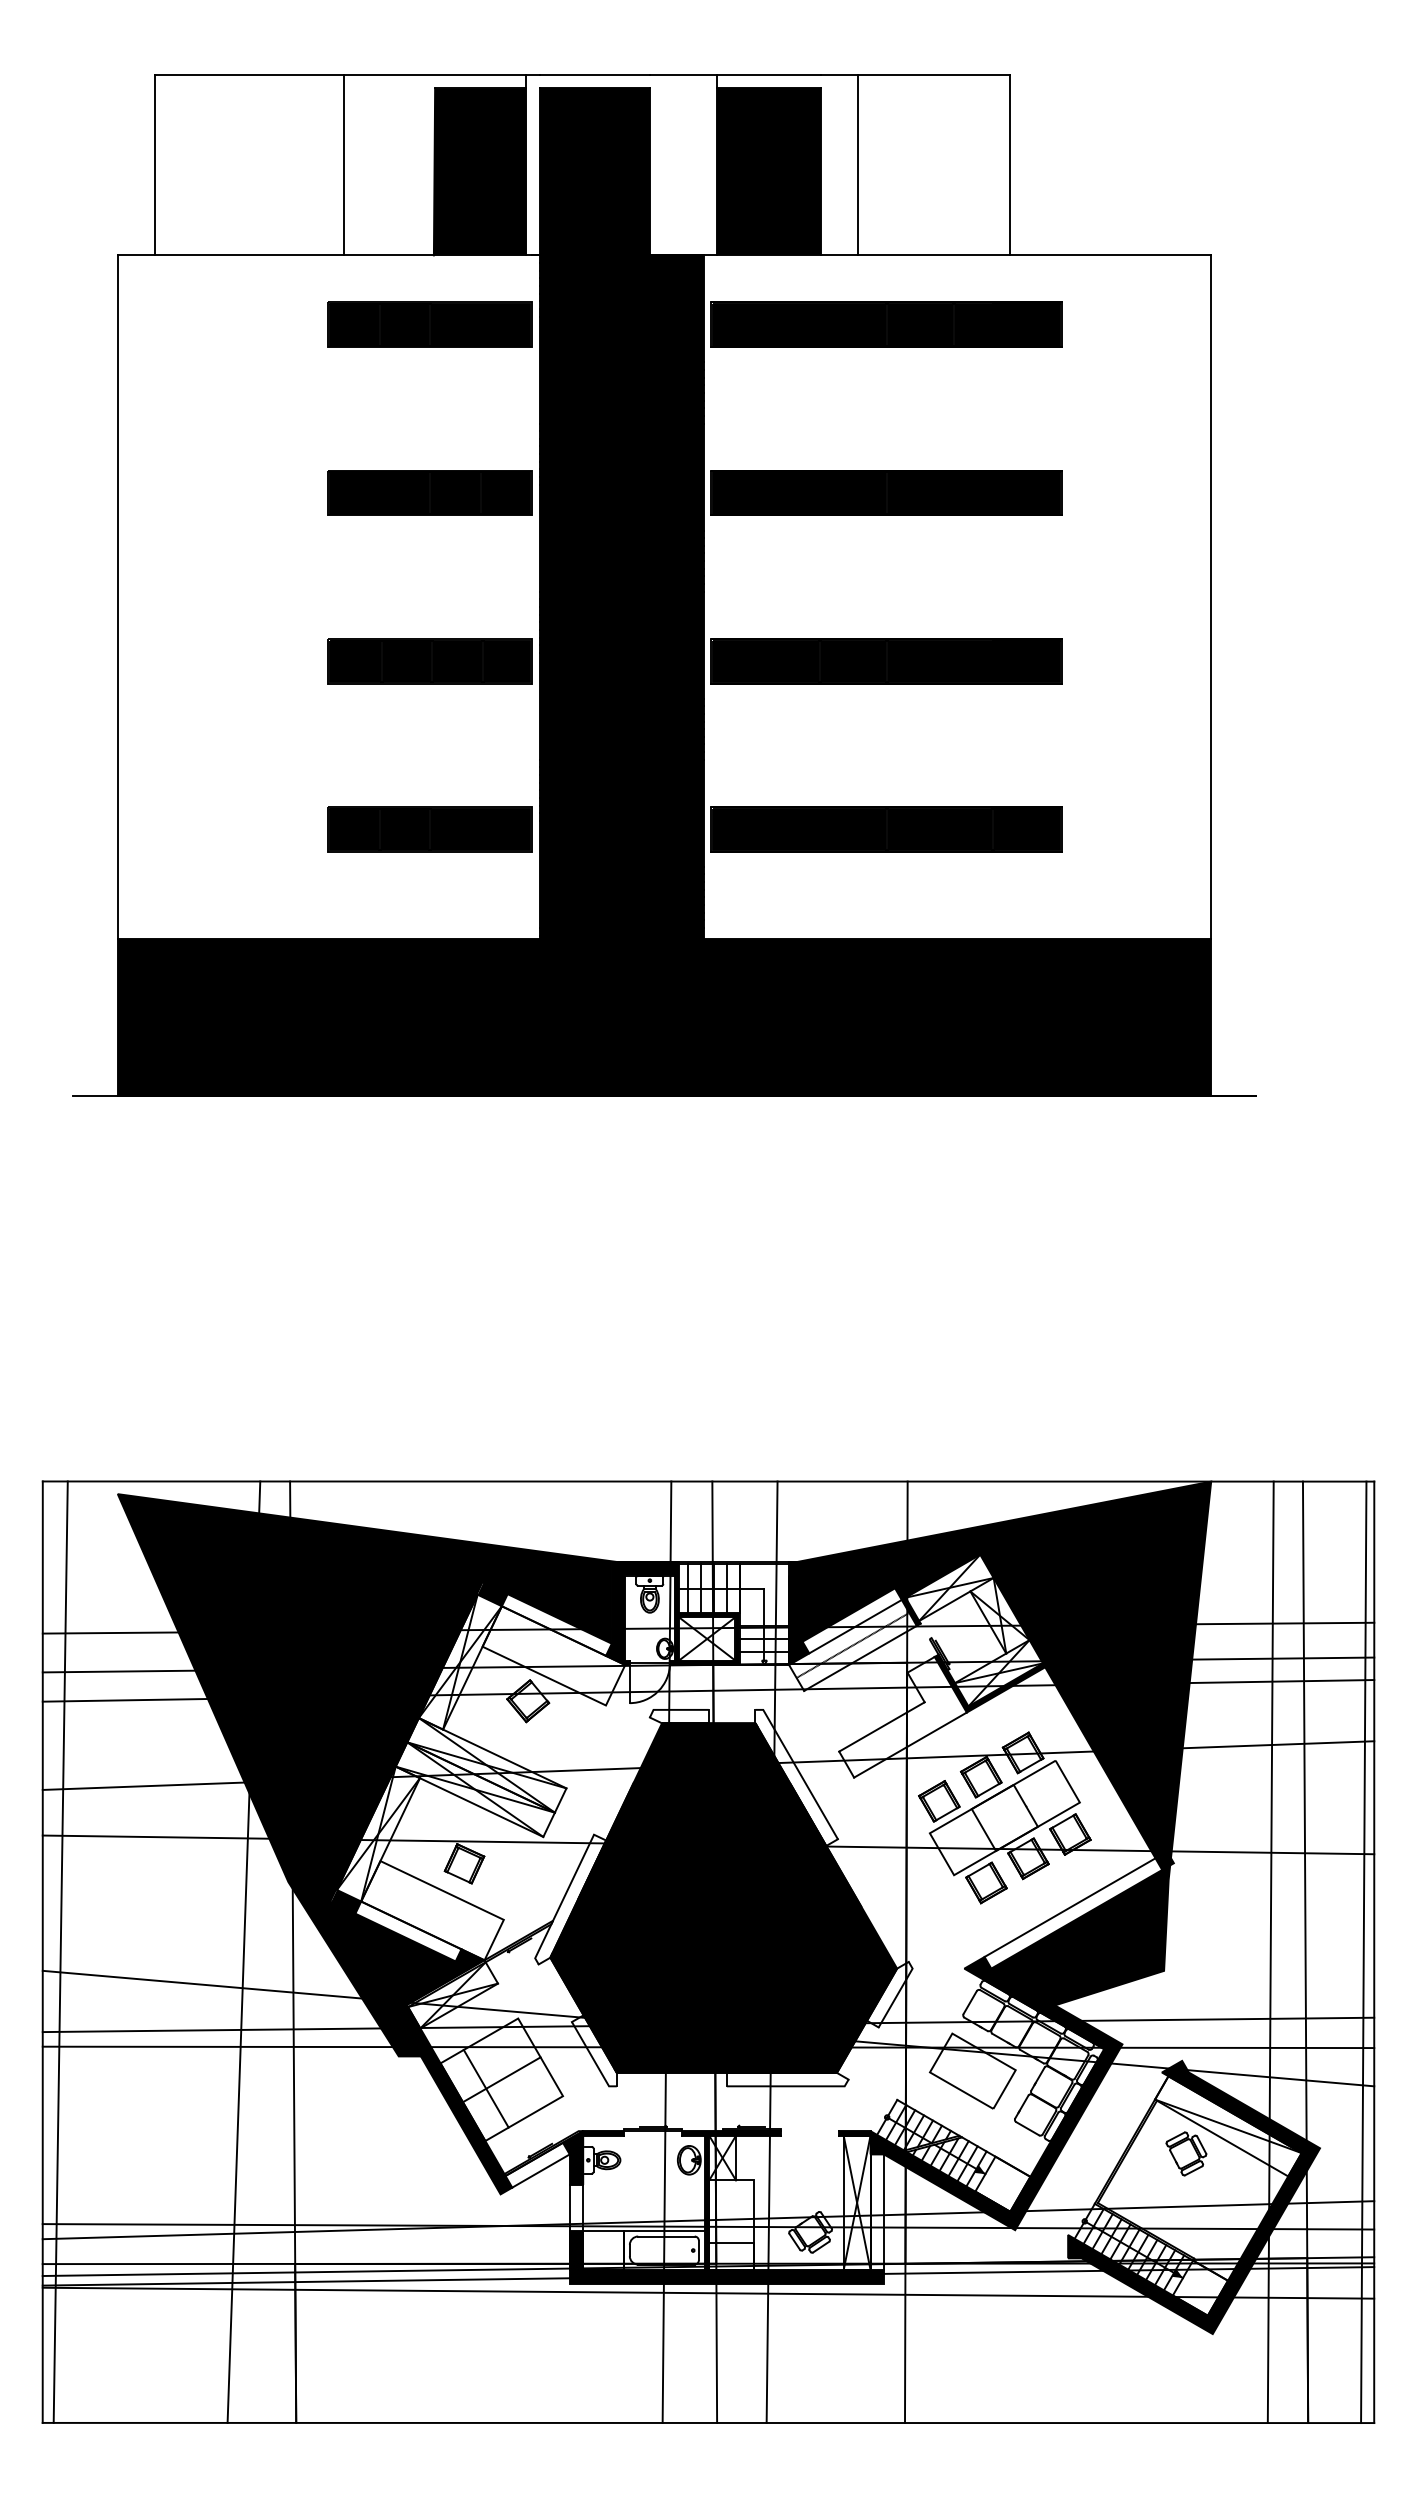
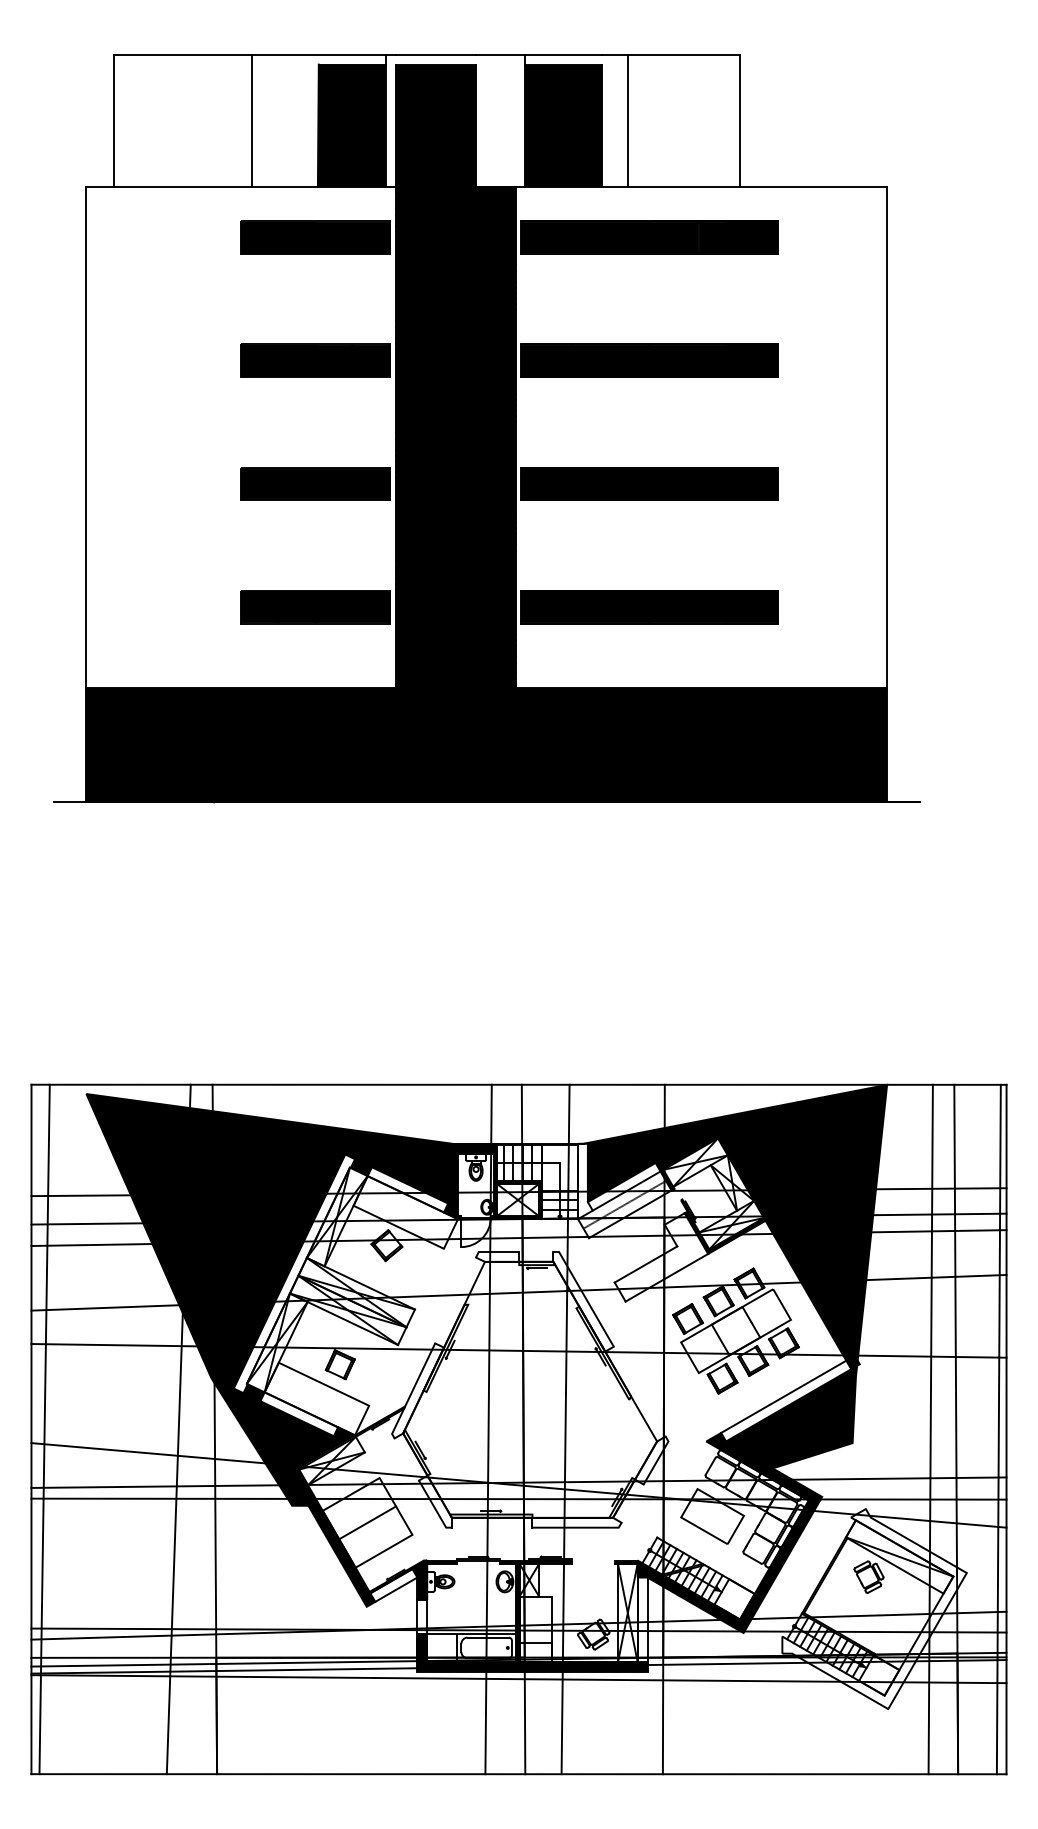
fill: (799, 1613) -> (585, 1181), removed
fill: (401, 1739) -> (294, 1273), removed
fill: (723, 1897) -> (529, 1389), removed
line: (485, 2088) -> (355, 1529), removed
fill: (1194, 2197) -> (874, 1609), removed

